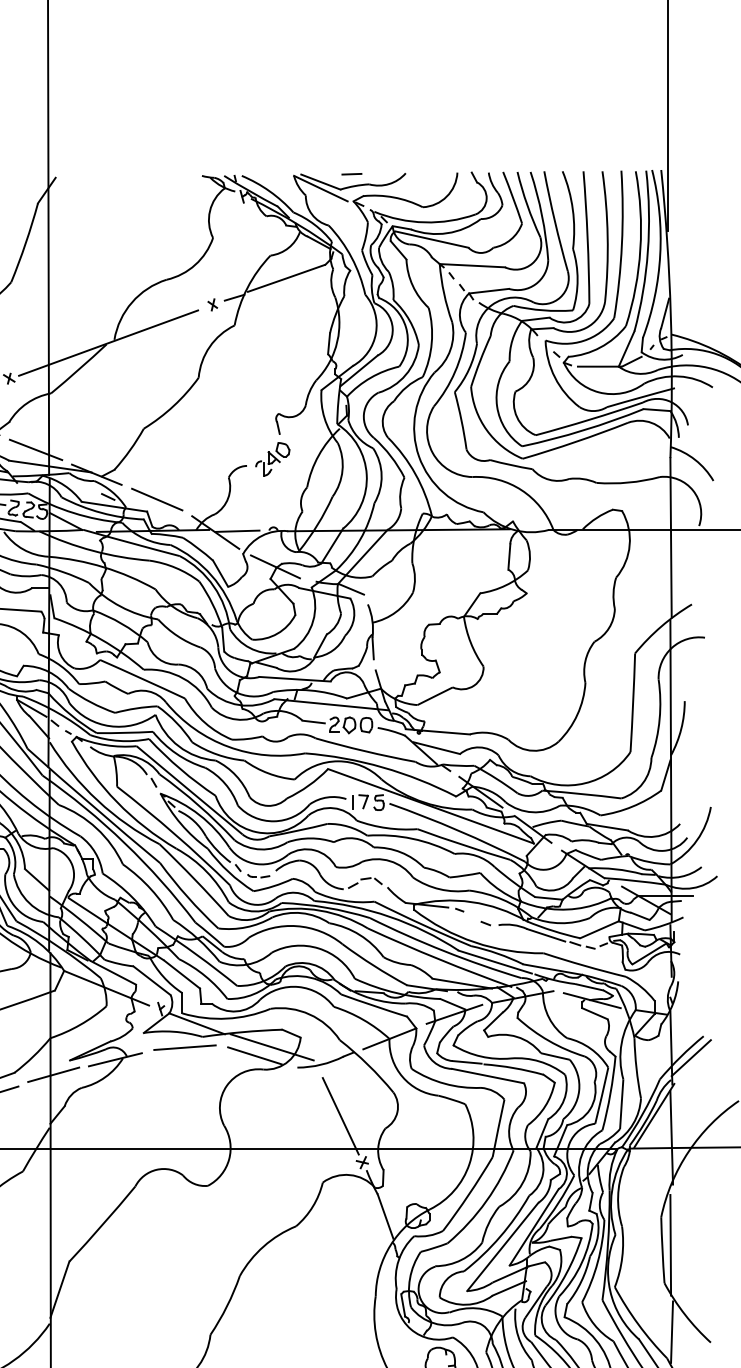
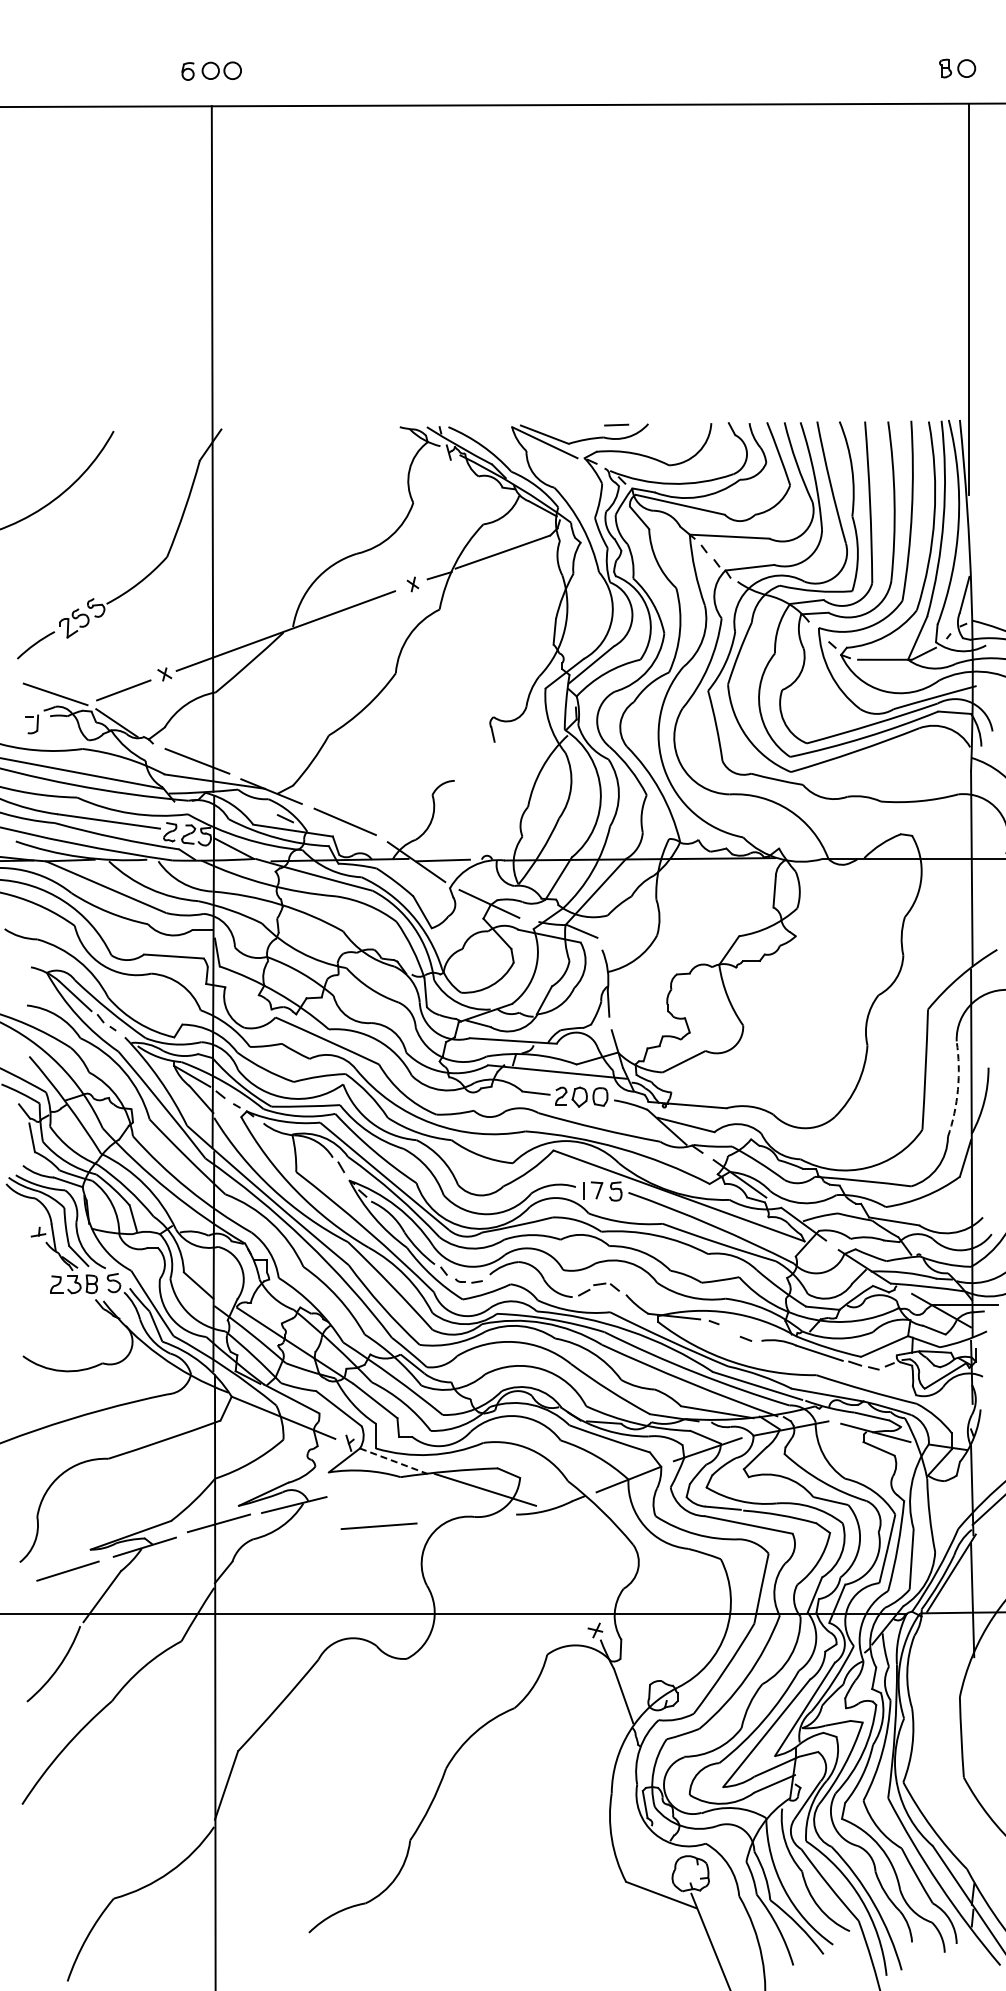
line: (351, 173) -> (616, 424), moved
part: (273, 459) -> (486, 772), removed
arc: (659, 719) -> (957, 1089), solid -> dashed
line: (197, 1024) -> (394, 1461), solid -> dashed
line: (184, 1047) -> (378, 1525), moved
line: (255, 1055) -> (464, 1499), removed
line: (341, 1115) -> (569, 1573), removed
line: (670, 1244) -> (971, 1730), removed
line: (671, 1331) -> (972, 1836), removed

